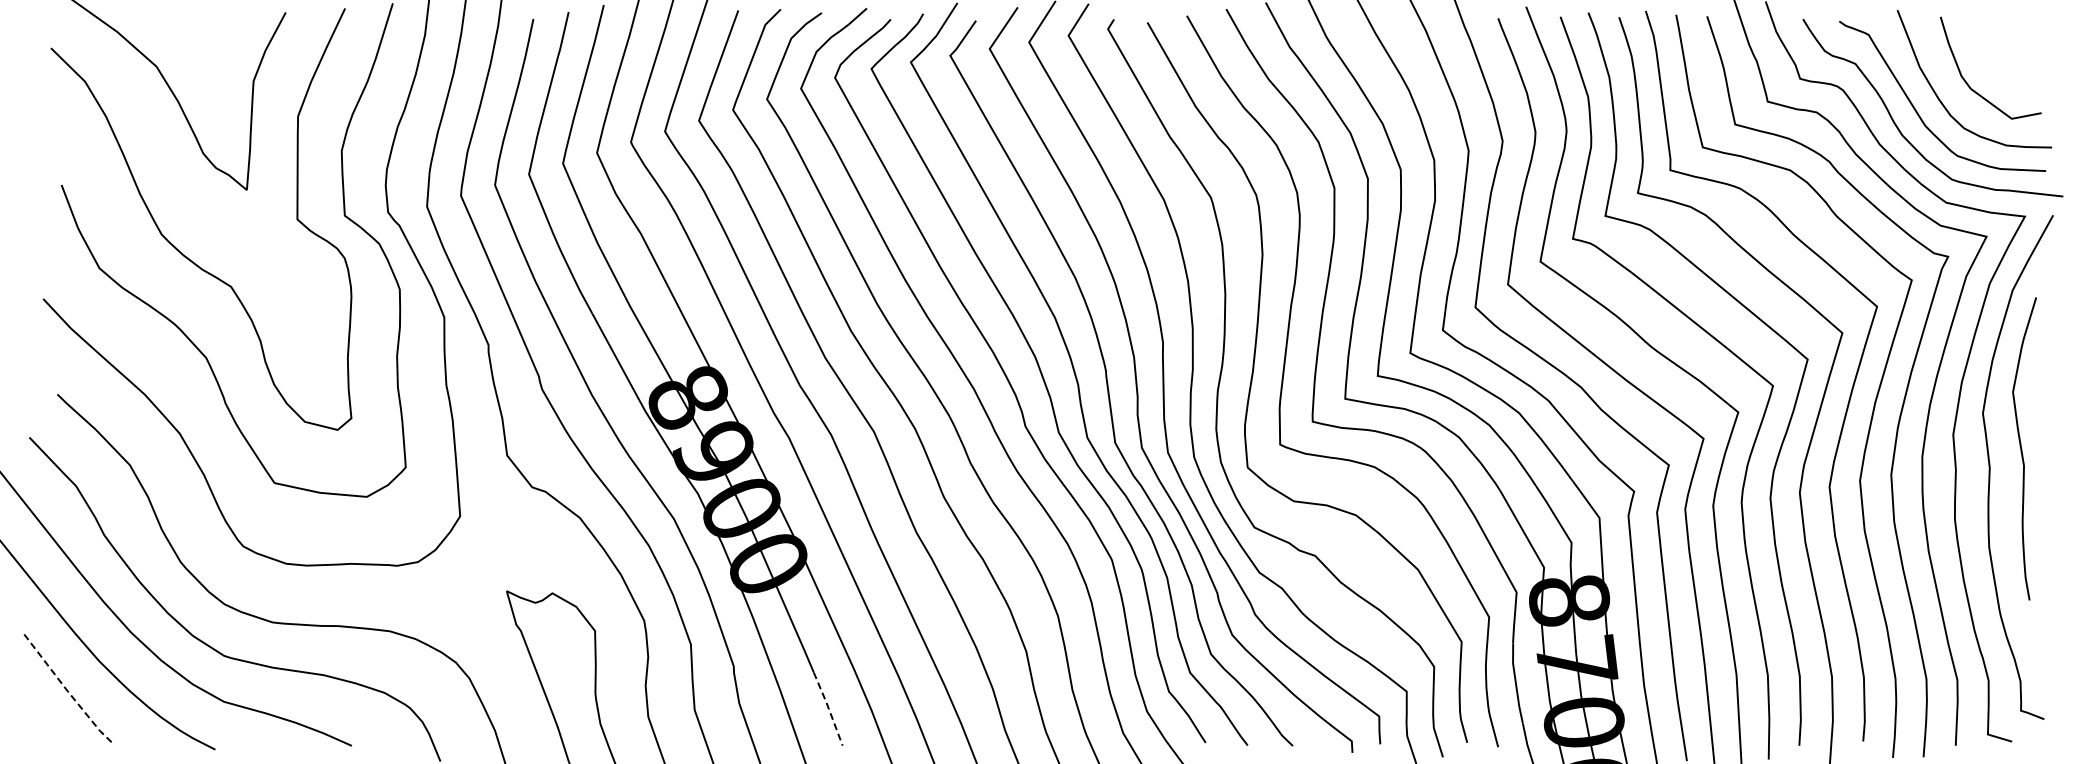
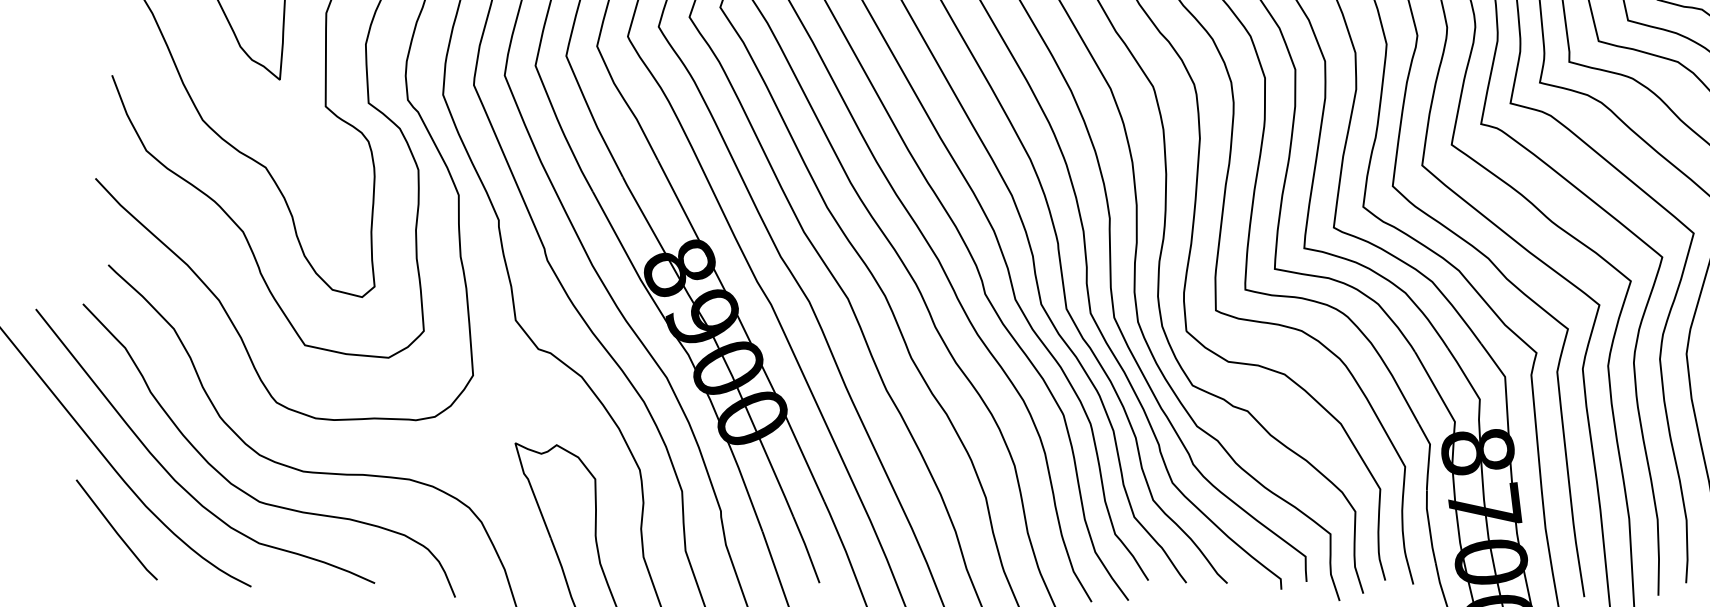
line: (66, 689) -> (116, 532), dashed -> solid
line: (828, 709) -> (806, 550), dashed -> solid

